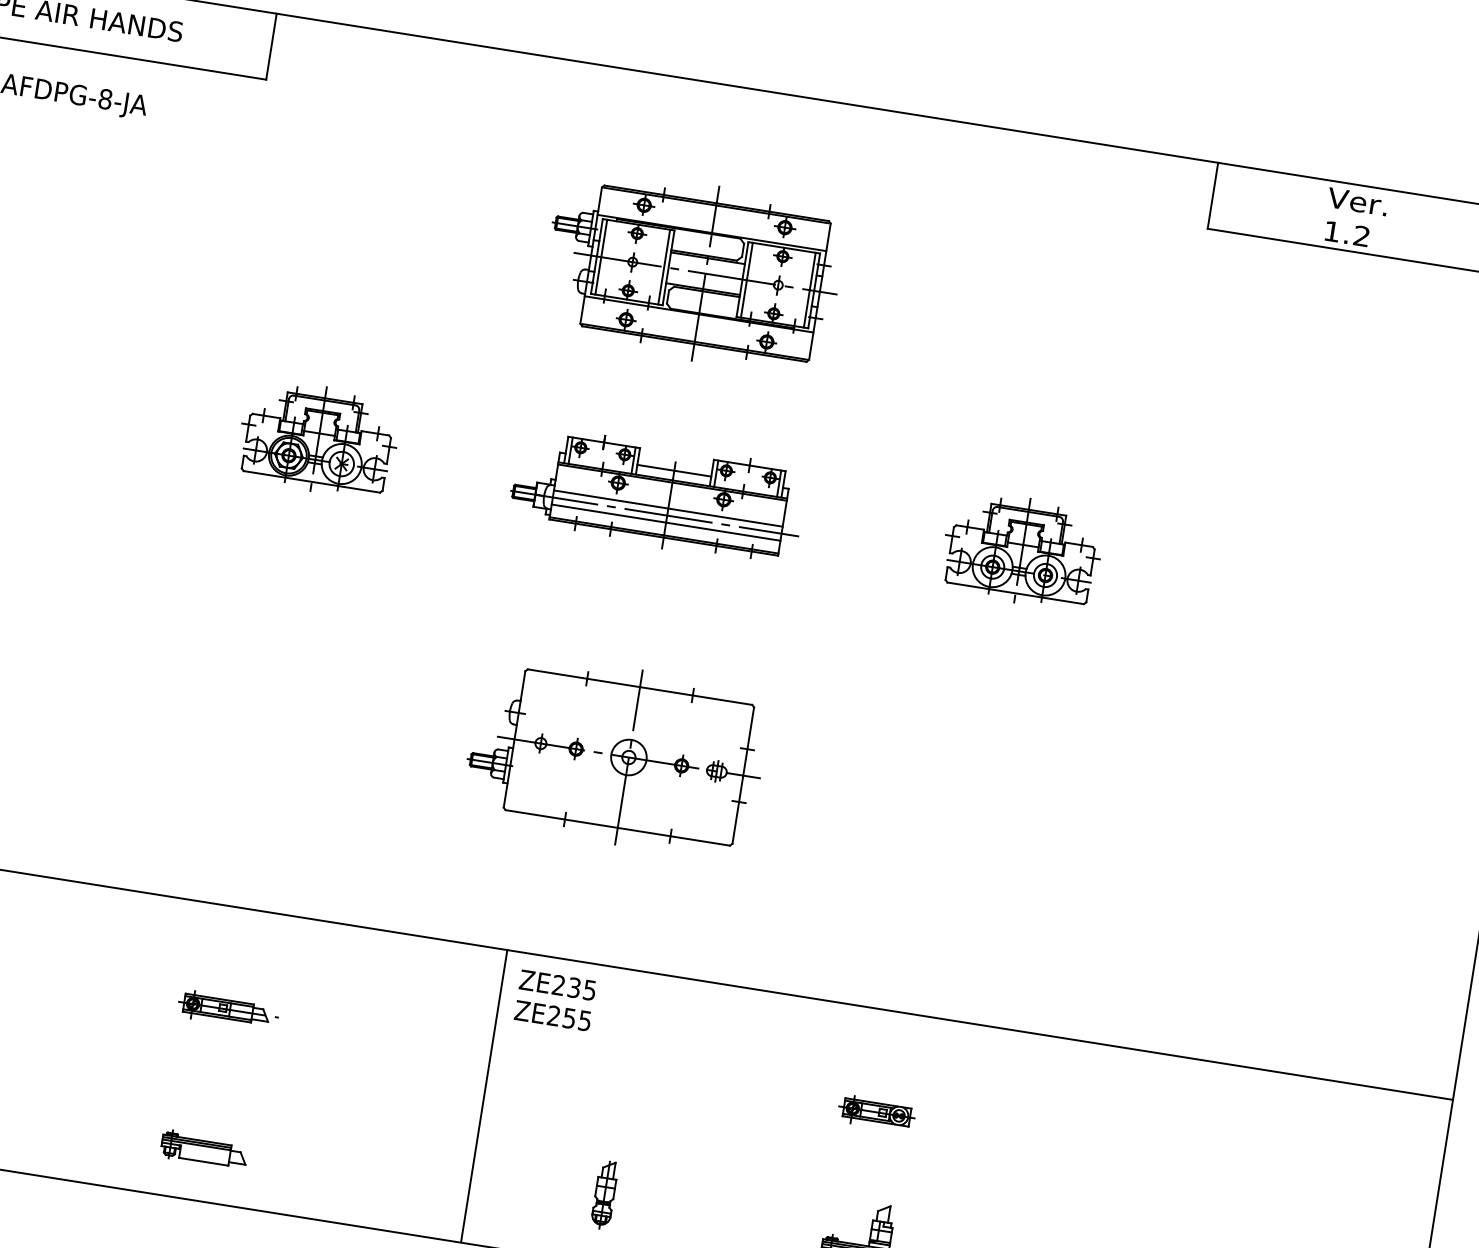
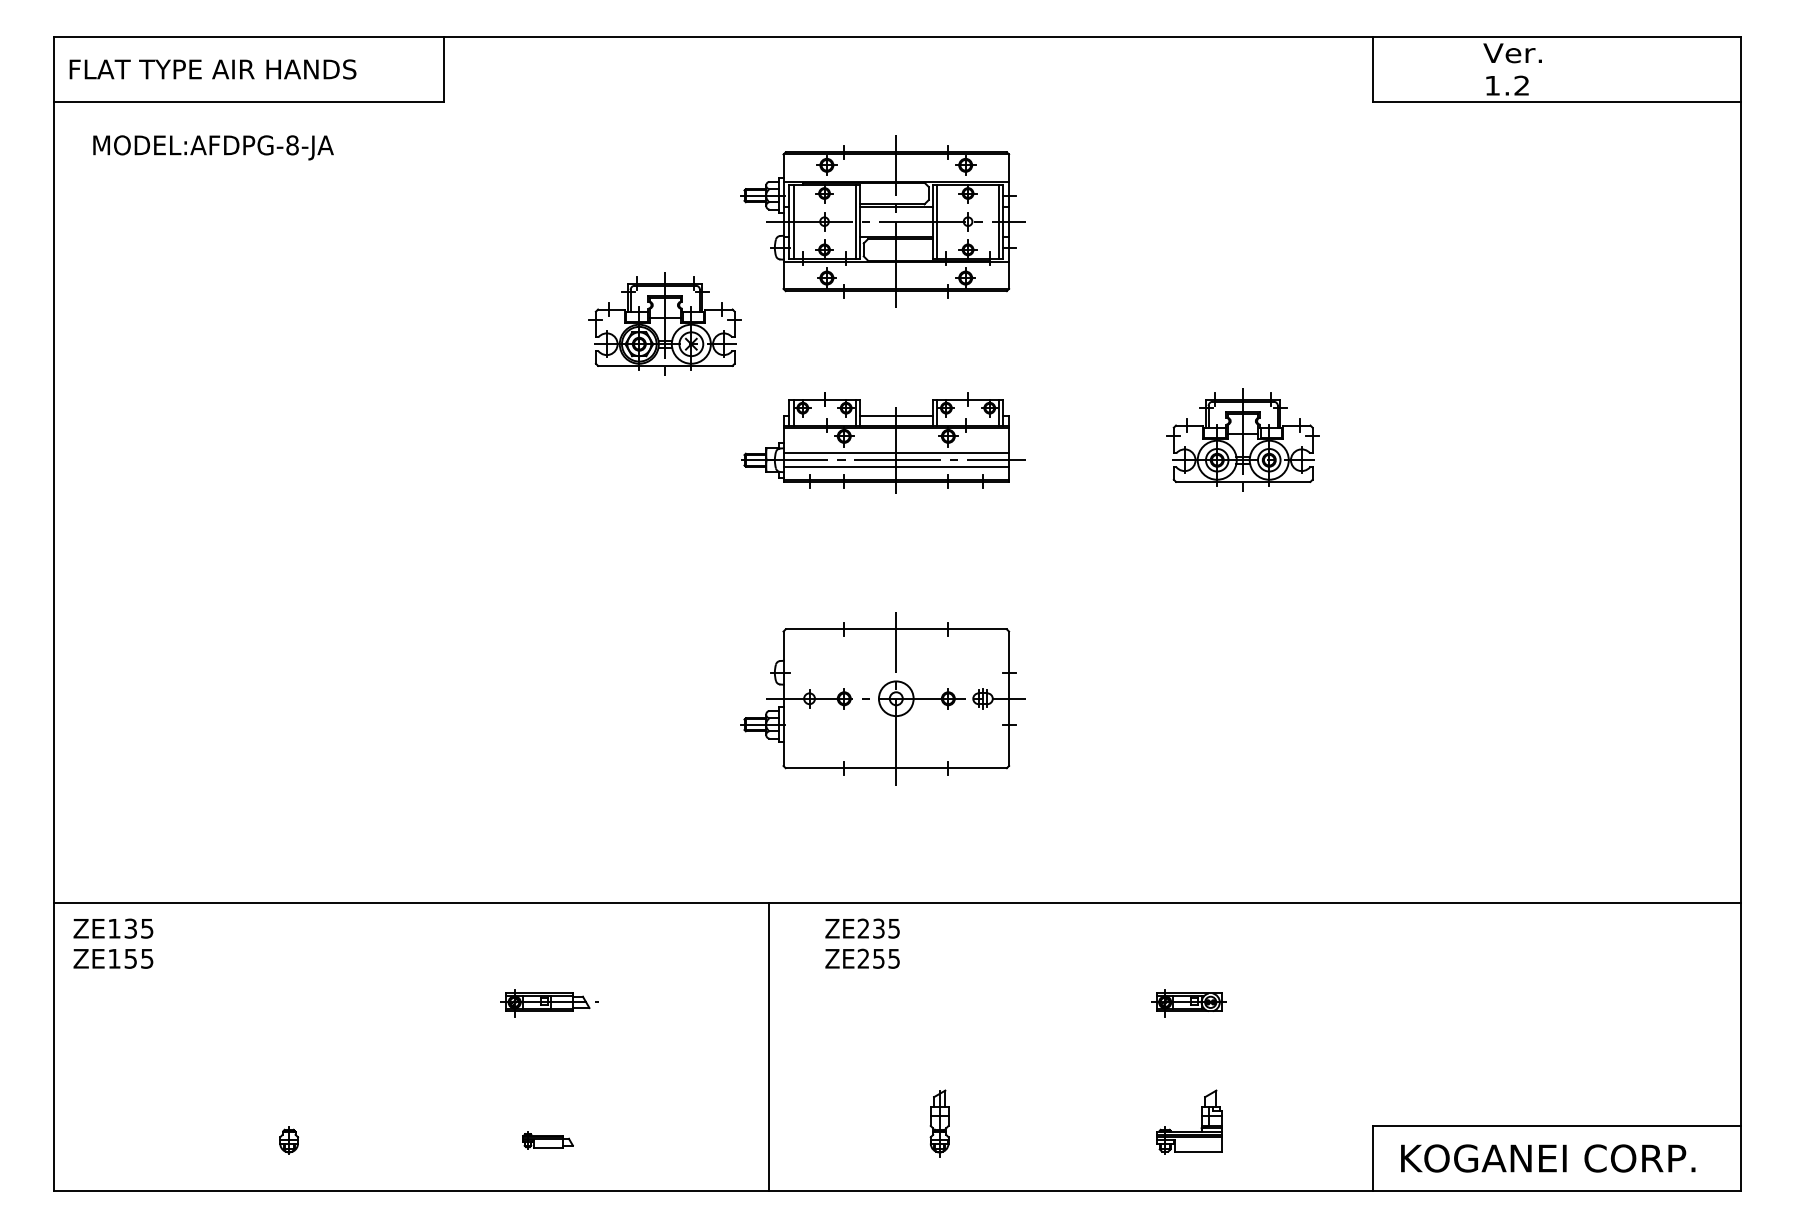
part: (317, 438) -> (664, 323), moved
line: (484, 1096) -> (768, 1046), moved
part: (204, 1149) -> (547, 1140), size x0.6

